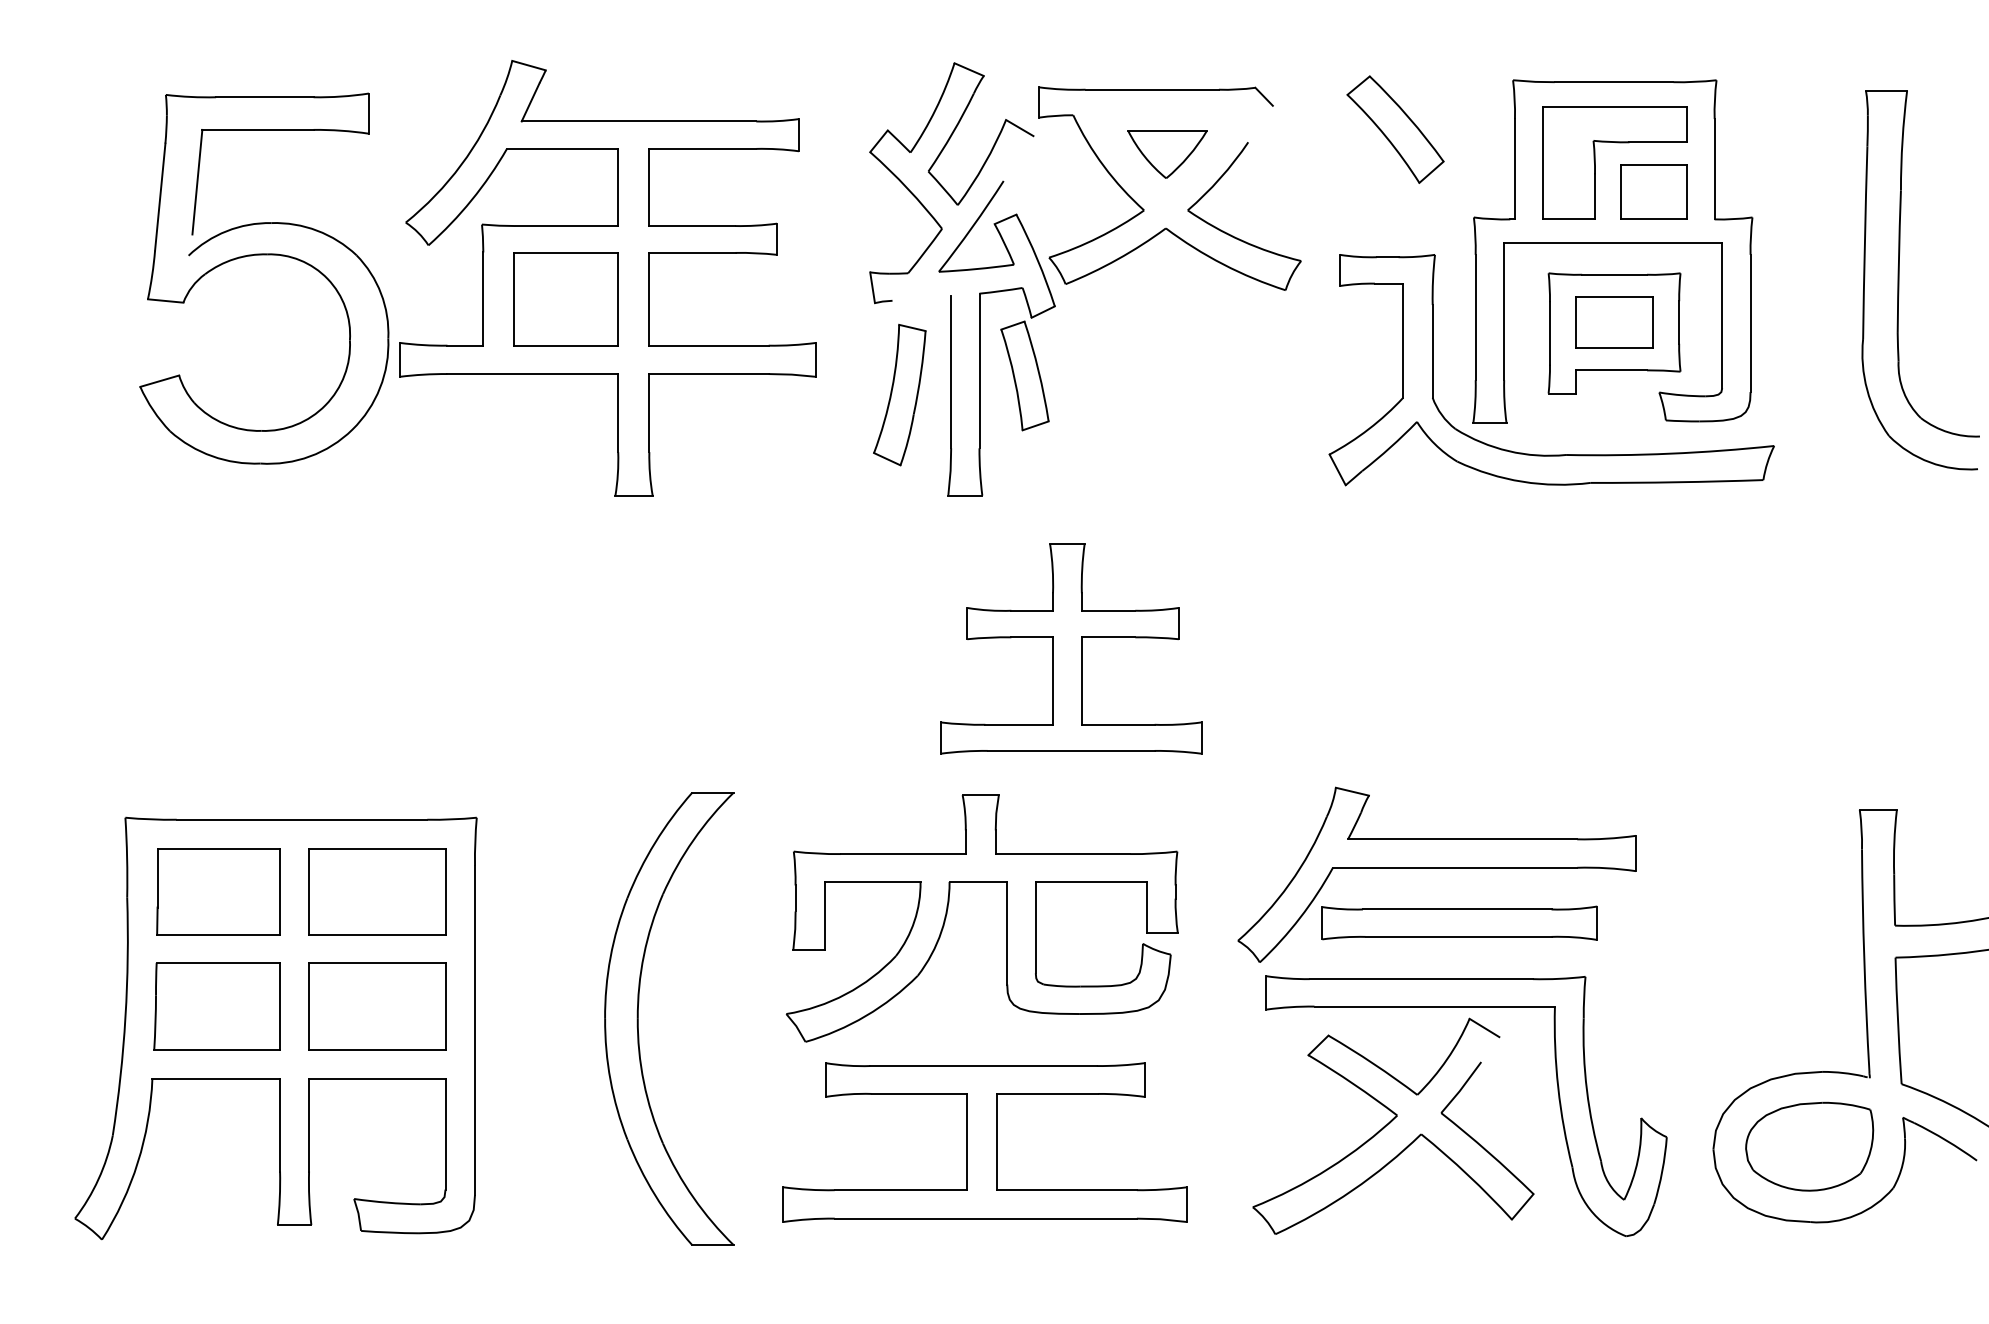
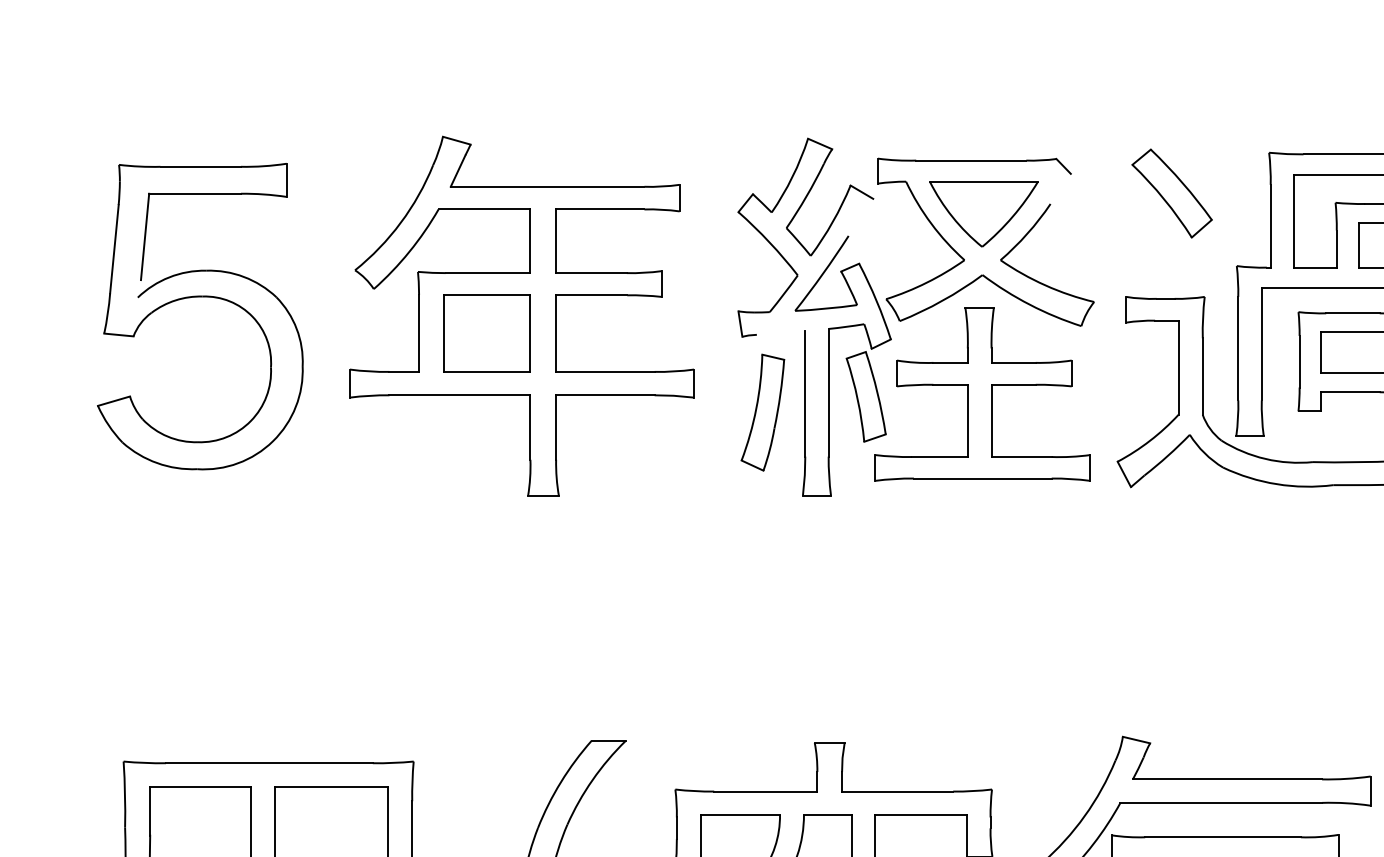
part: (1167, 154) -> (983, 214), size x1.67
part: (264, 255) -> (200, 297), moved
part: (1071, 648) -> (983, 394), moved

